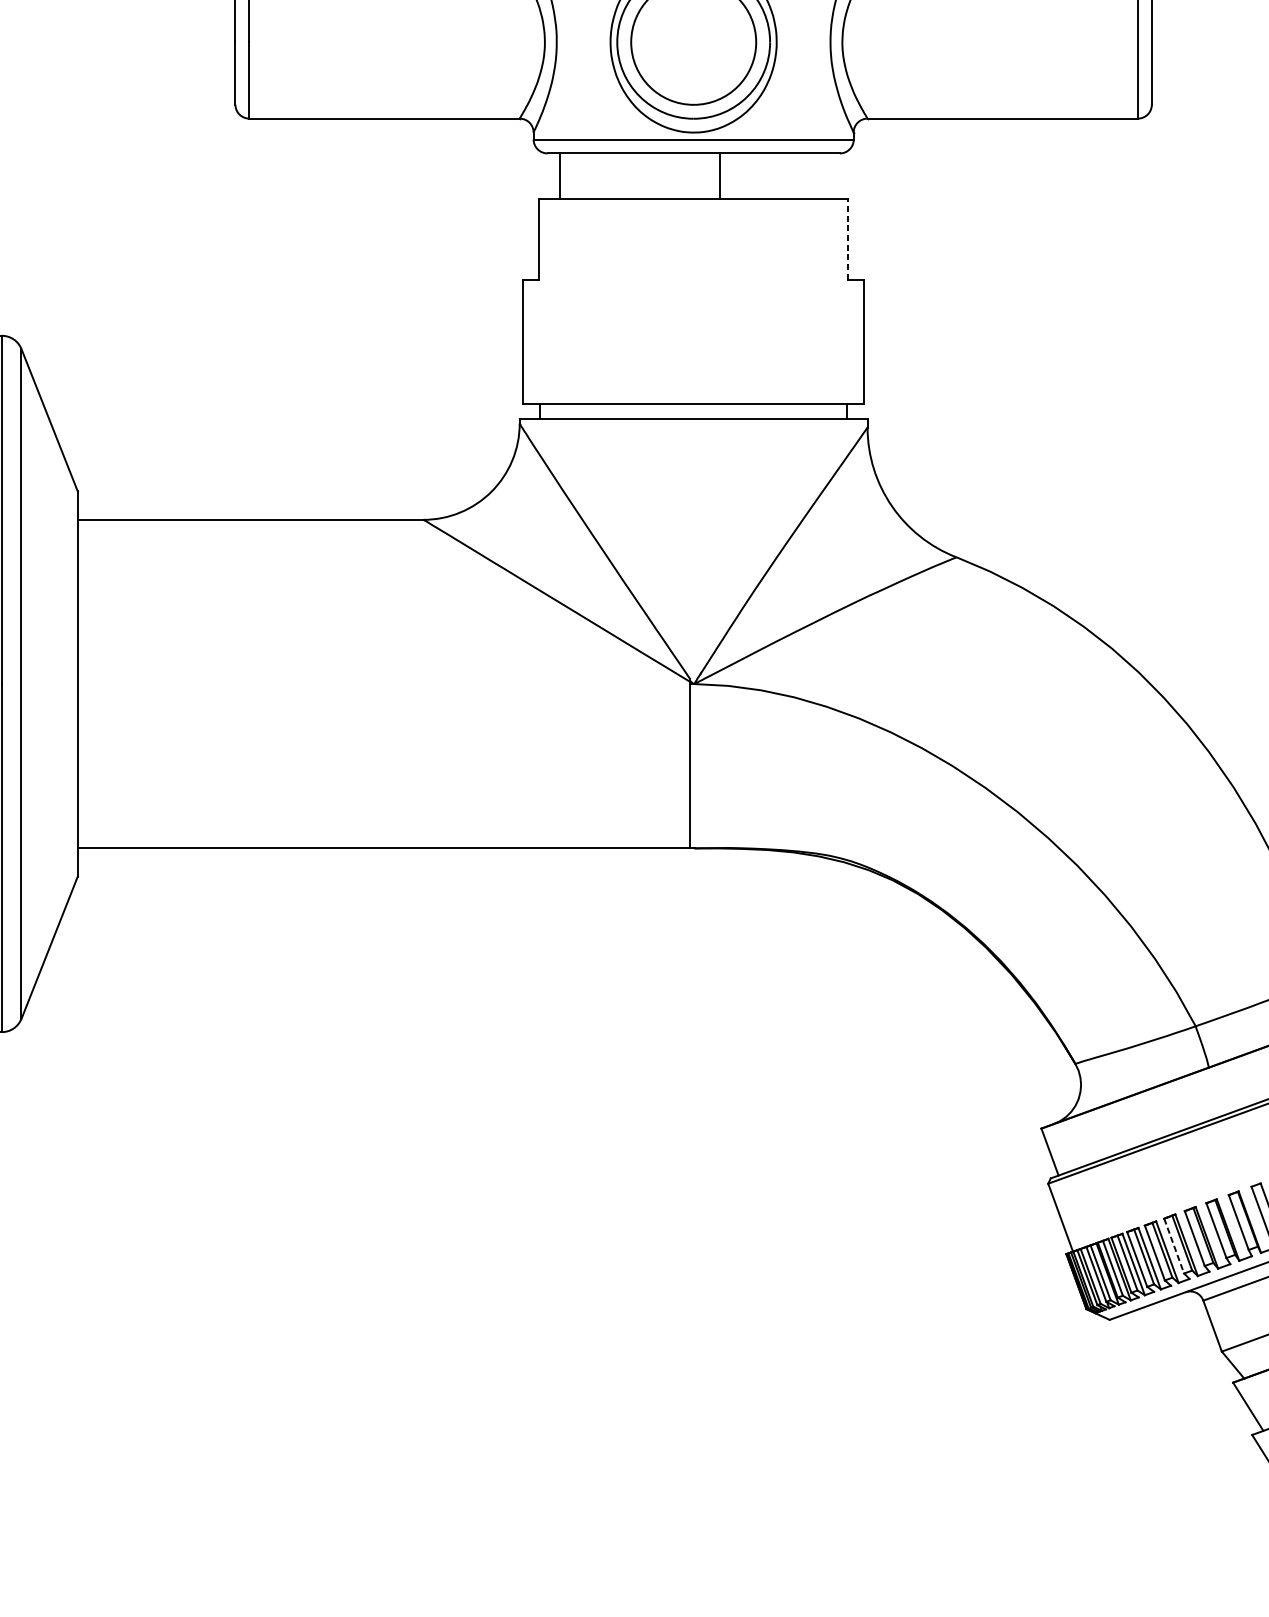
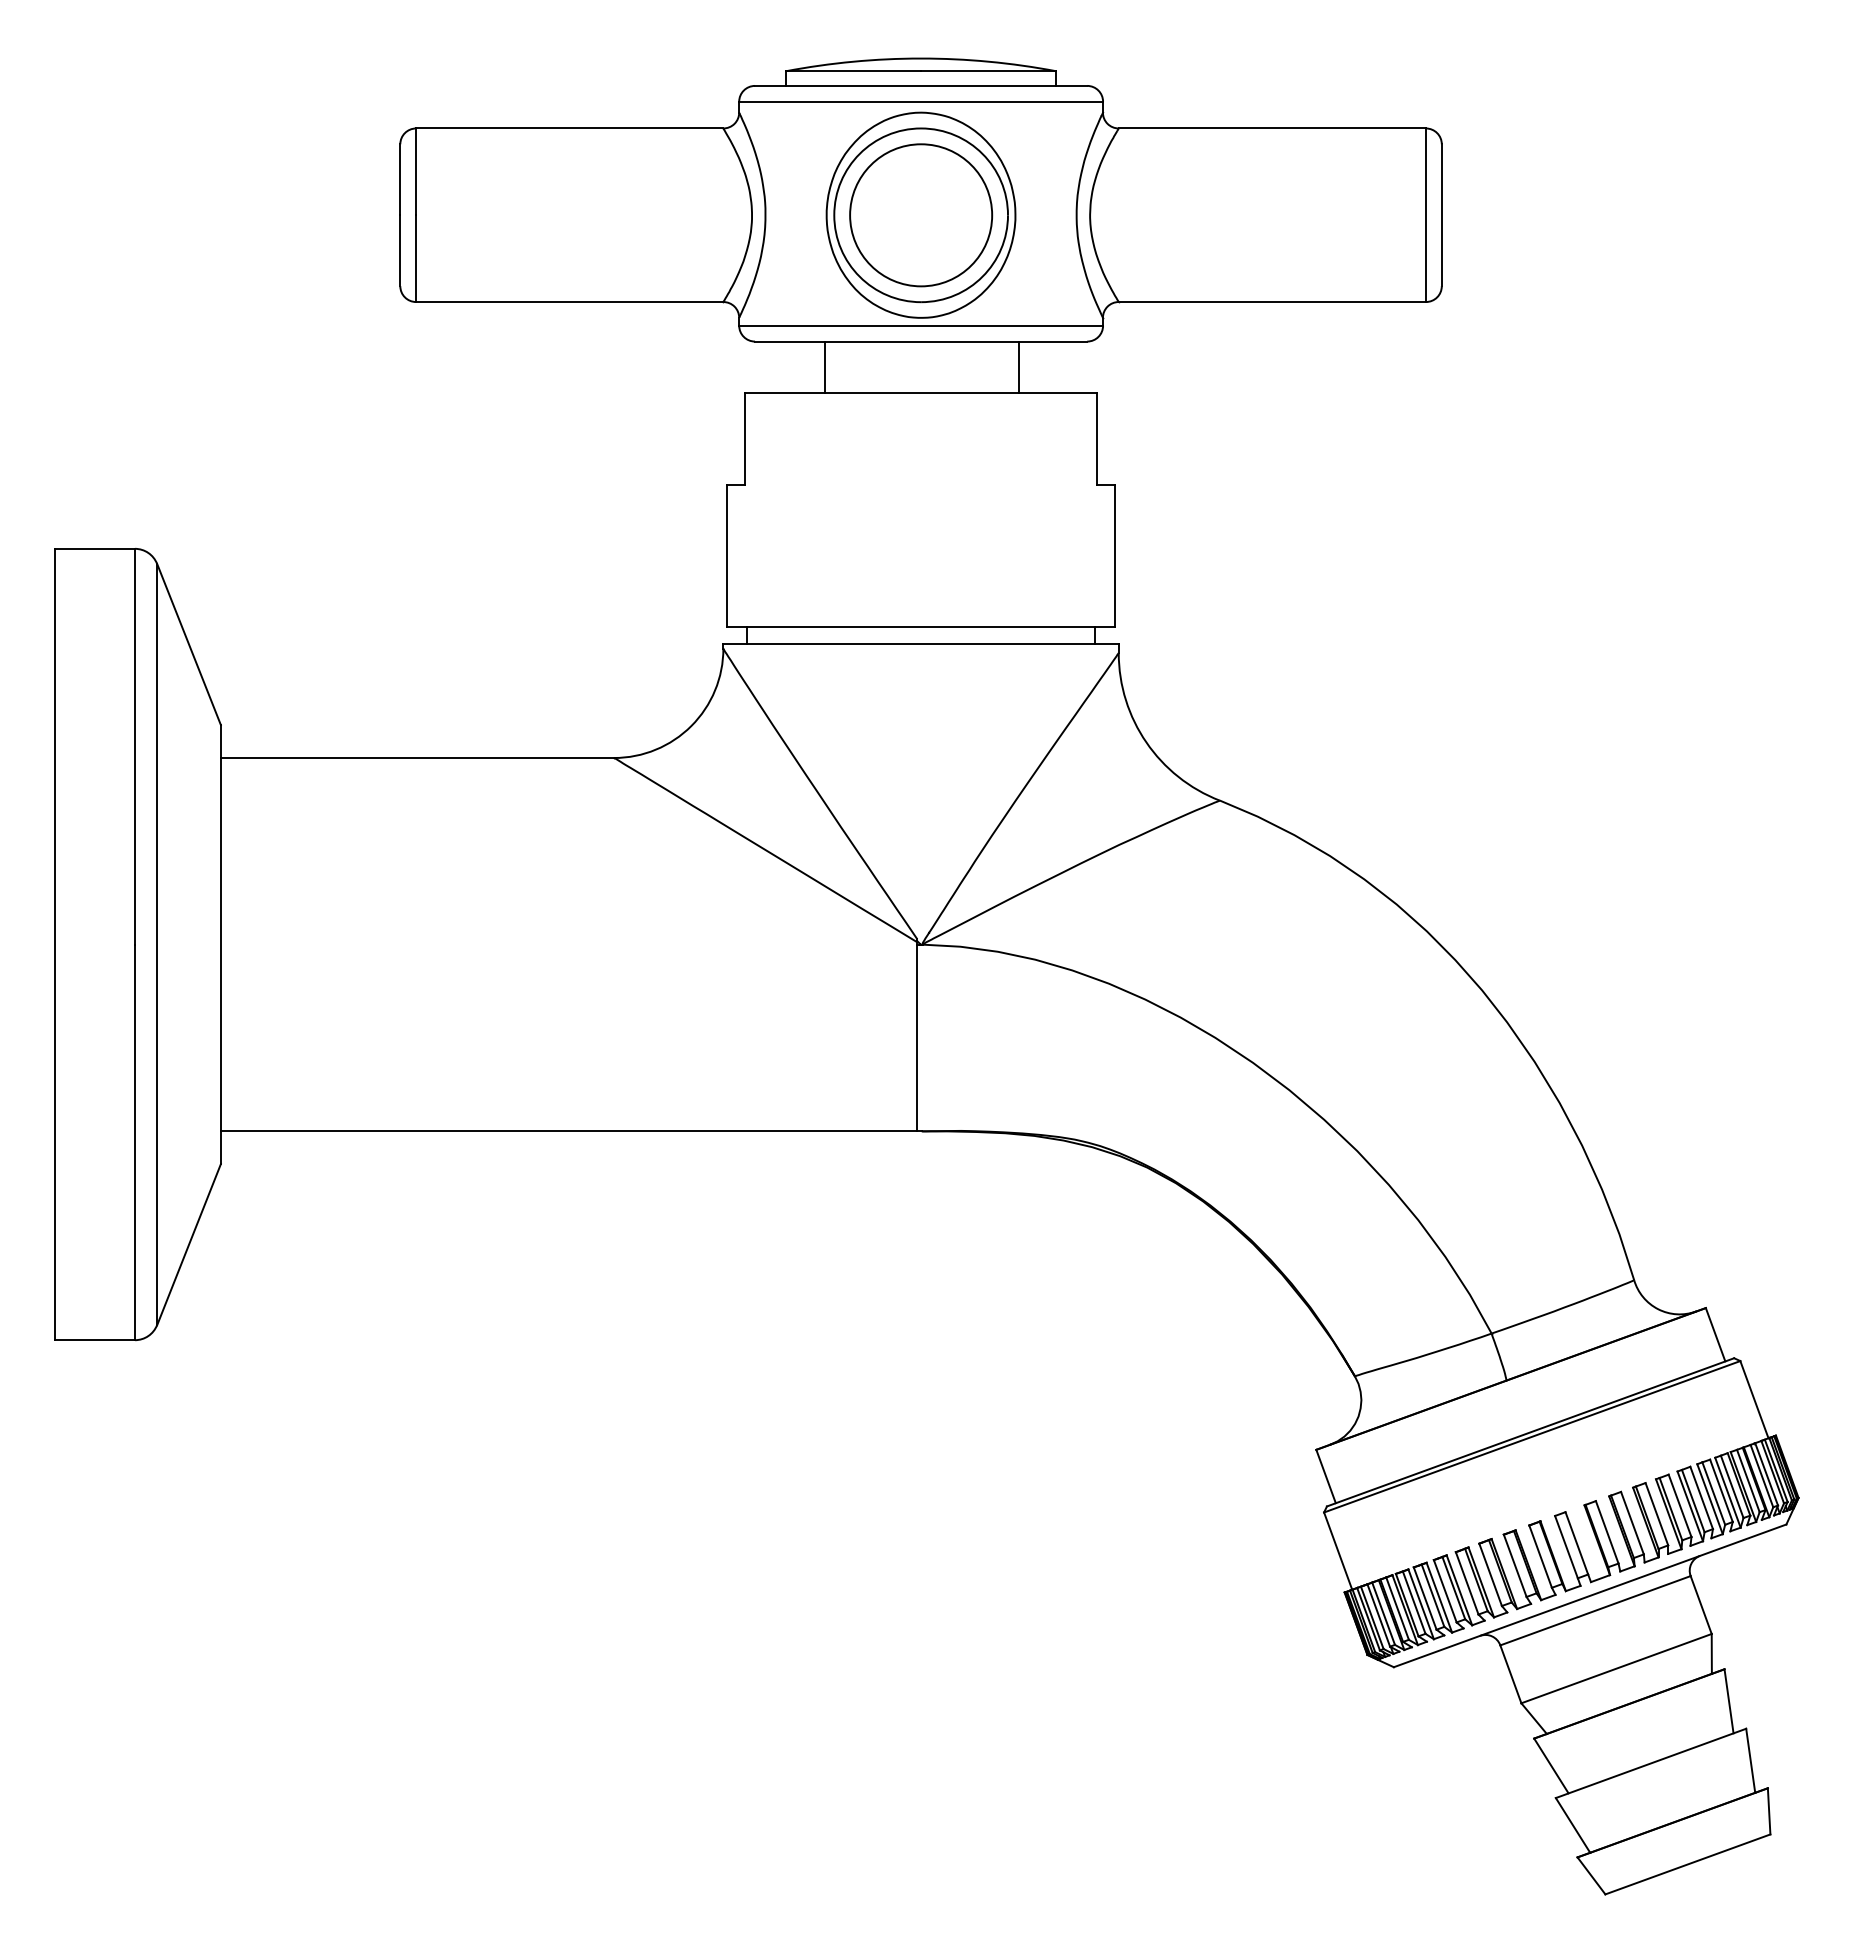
line: (559, 176) -> (824, 367), moved
line: (720, 176) -> (1019, 367), moved
line: (848, 239) -> (1096, 439), dashed -> solid
line: (1174, 1246) -> (1467, 1583), dashed -> solid

